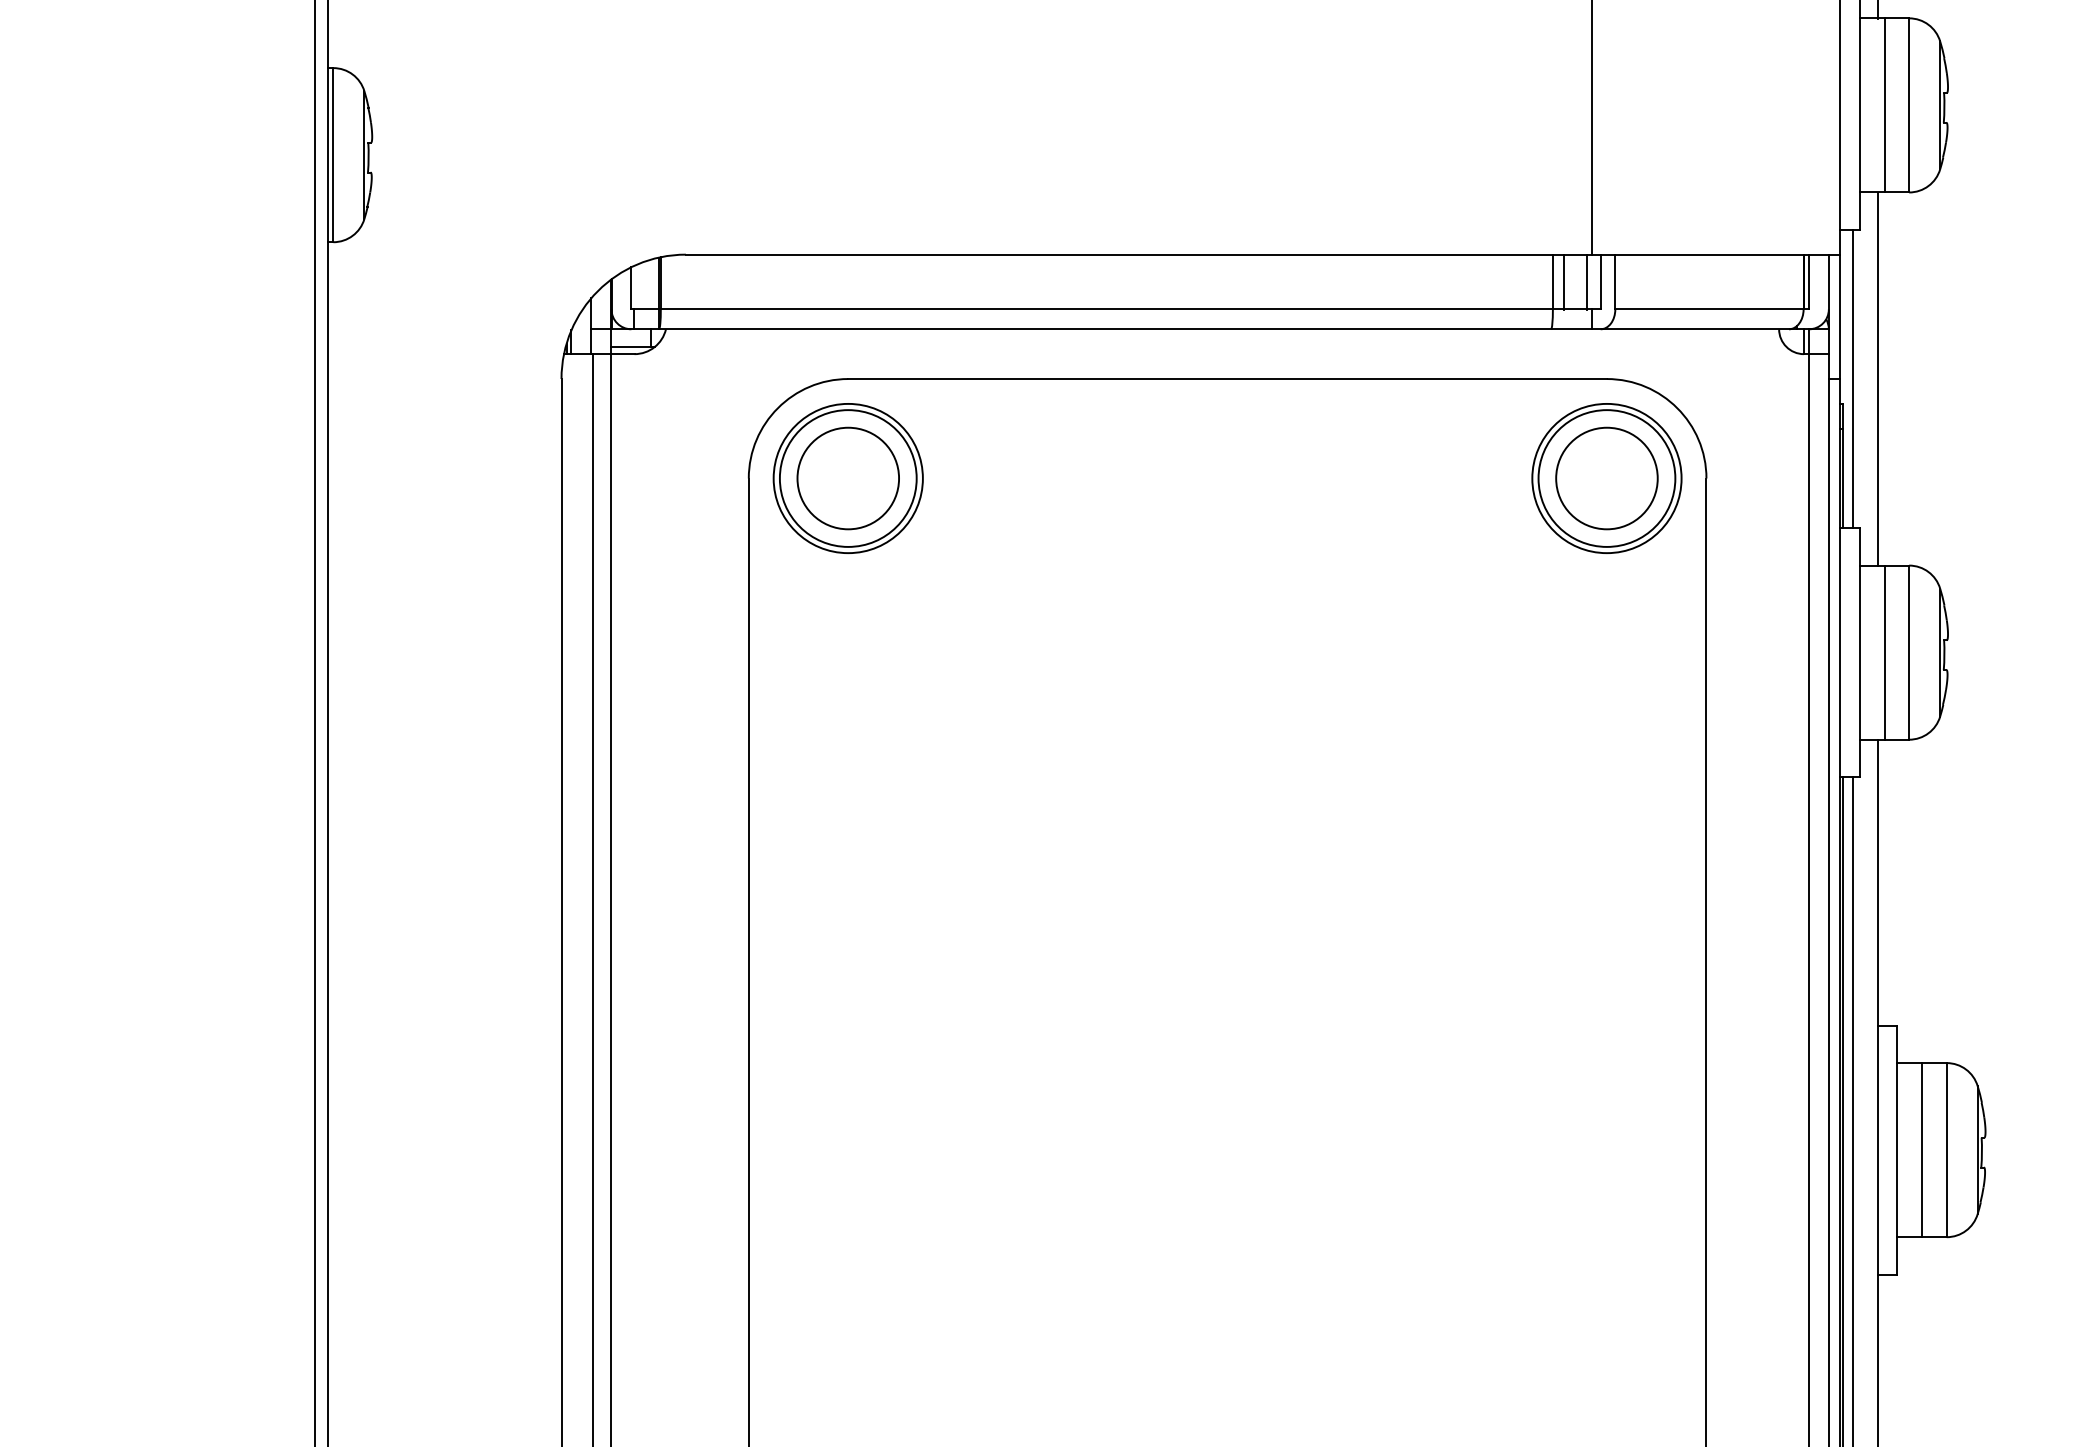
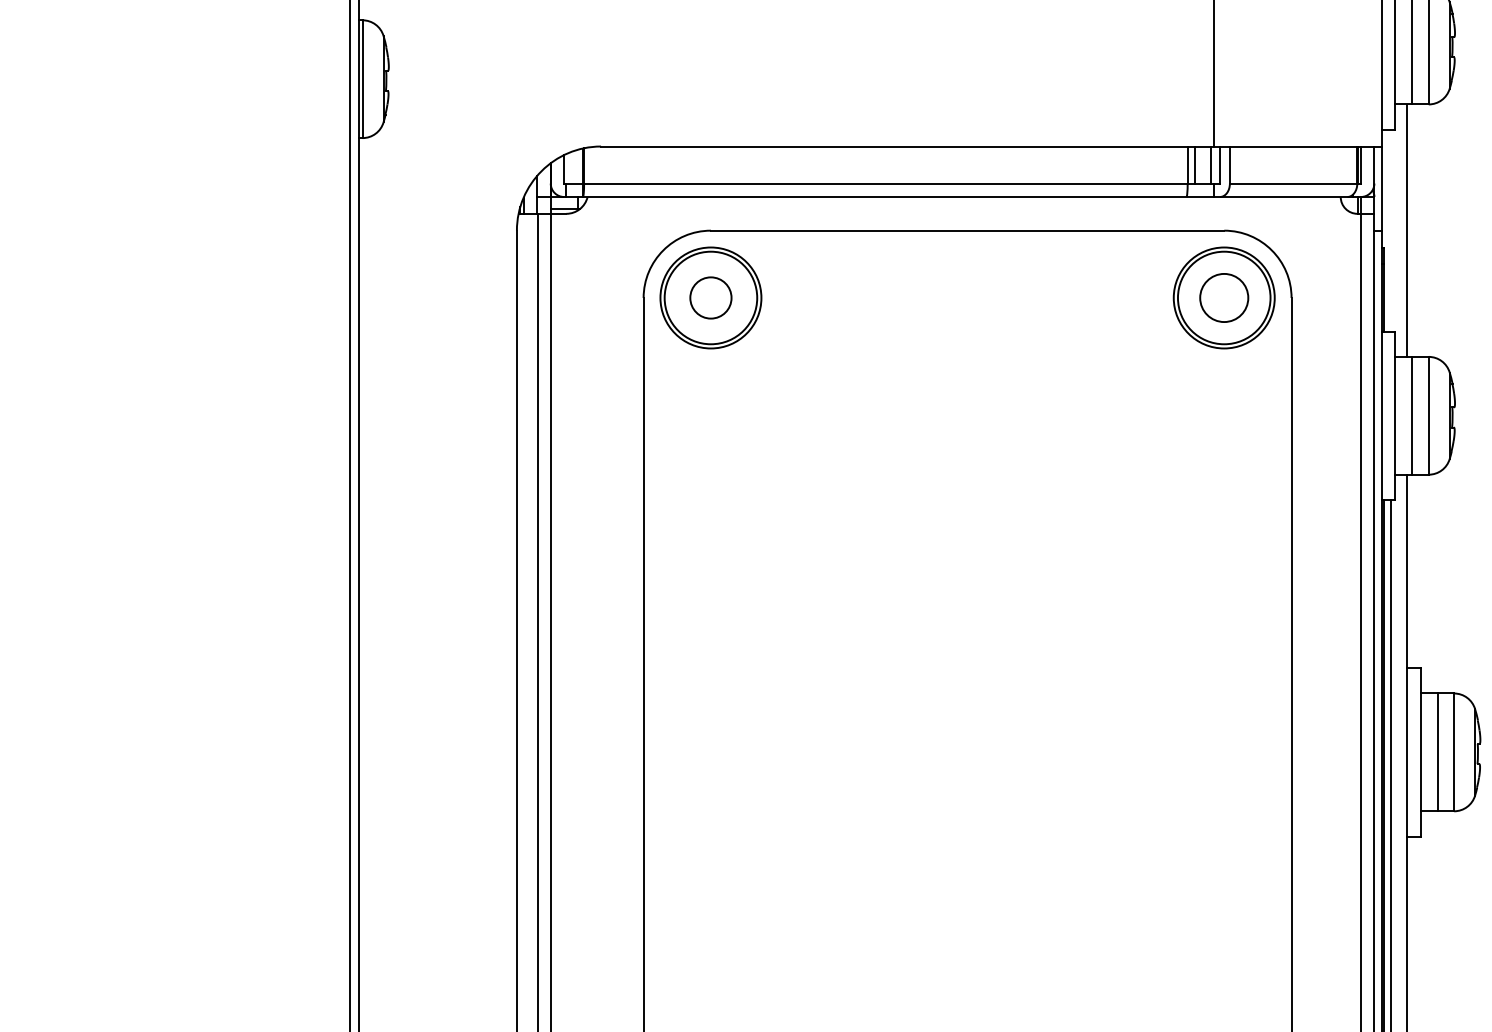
line: (1852, 378) -> (1390, 230), removed
circle: (847, 477) -> (710, 297), size x0.6
circle: (1605, 477) -> (1223, 297), size x0.7

